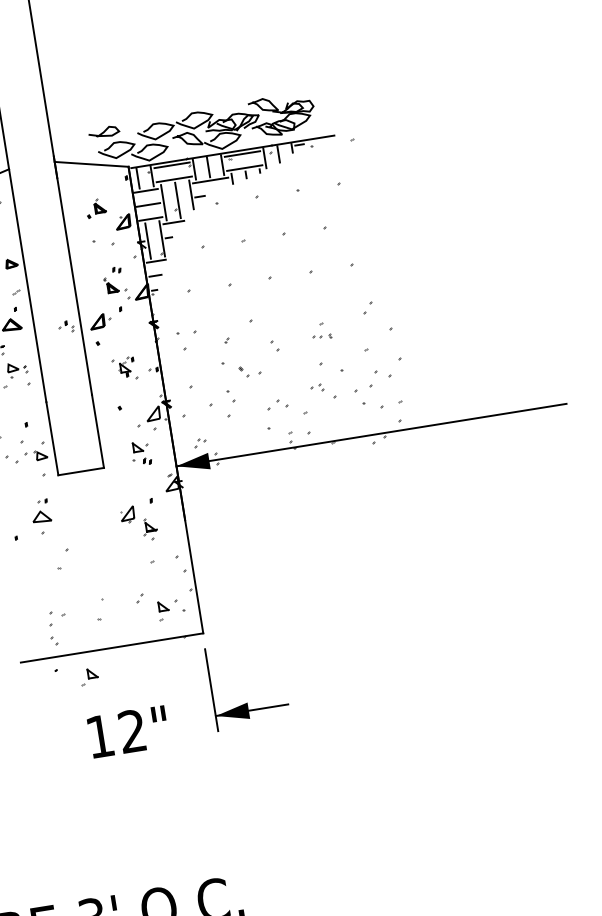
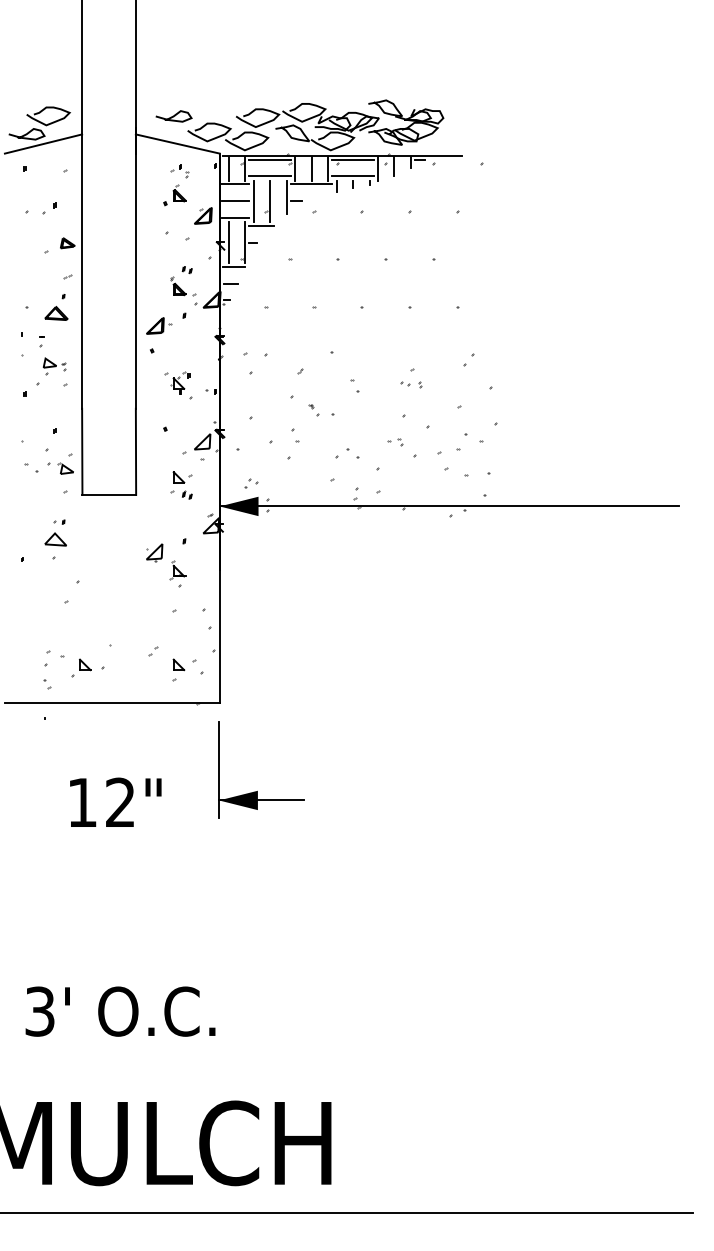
curve: (103, 132) -> (173, 116), moved
part: (66, 327) -> (179, 171), moved
part: (89, 676) -> (81, 667), moved

